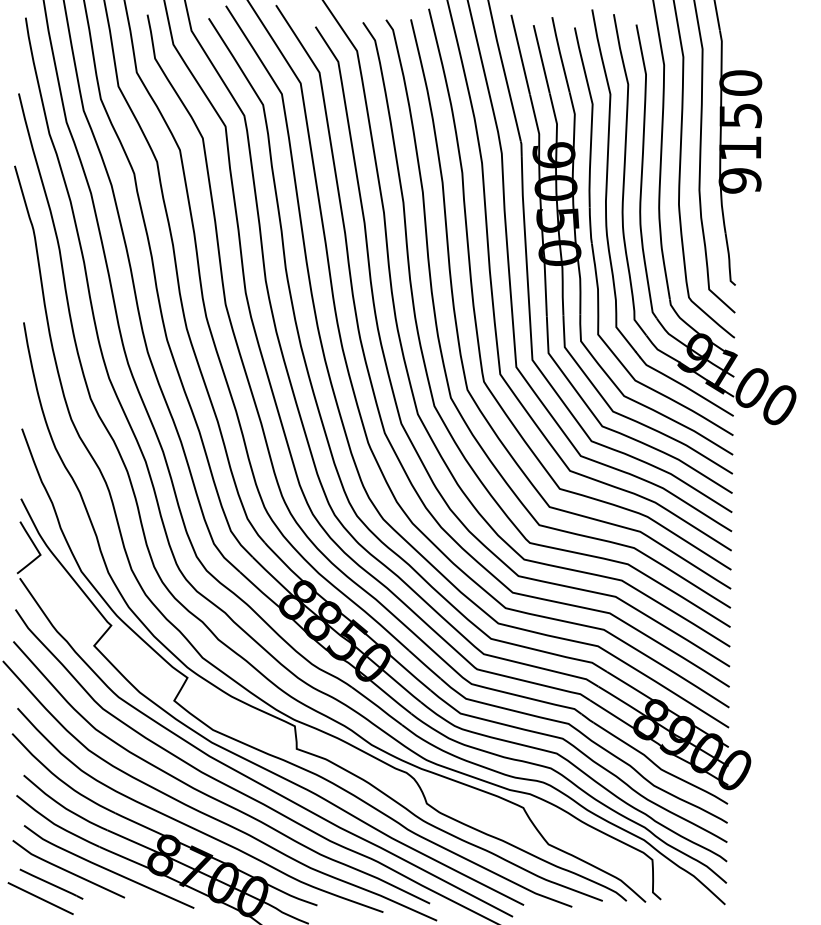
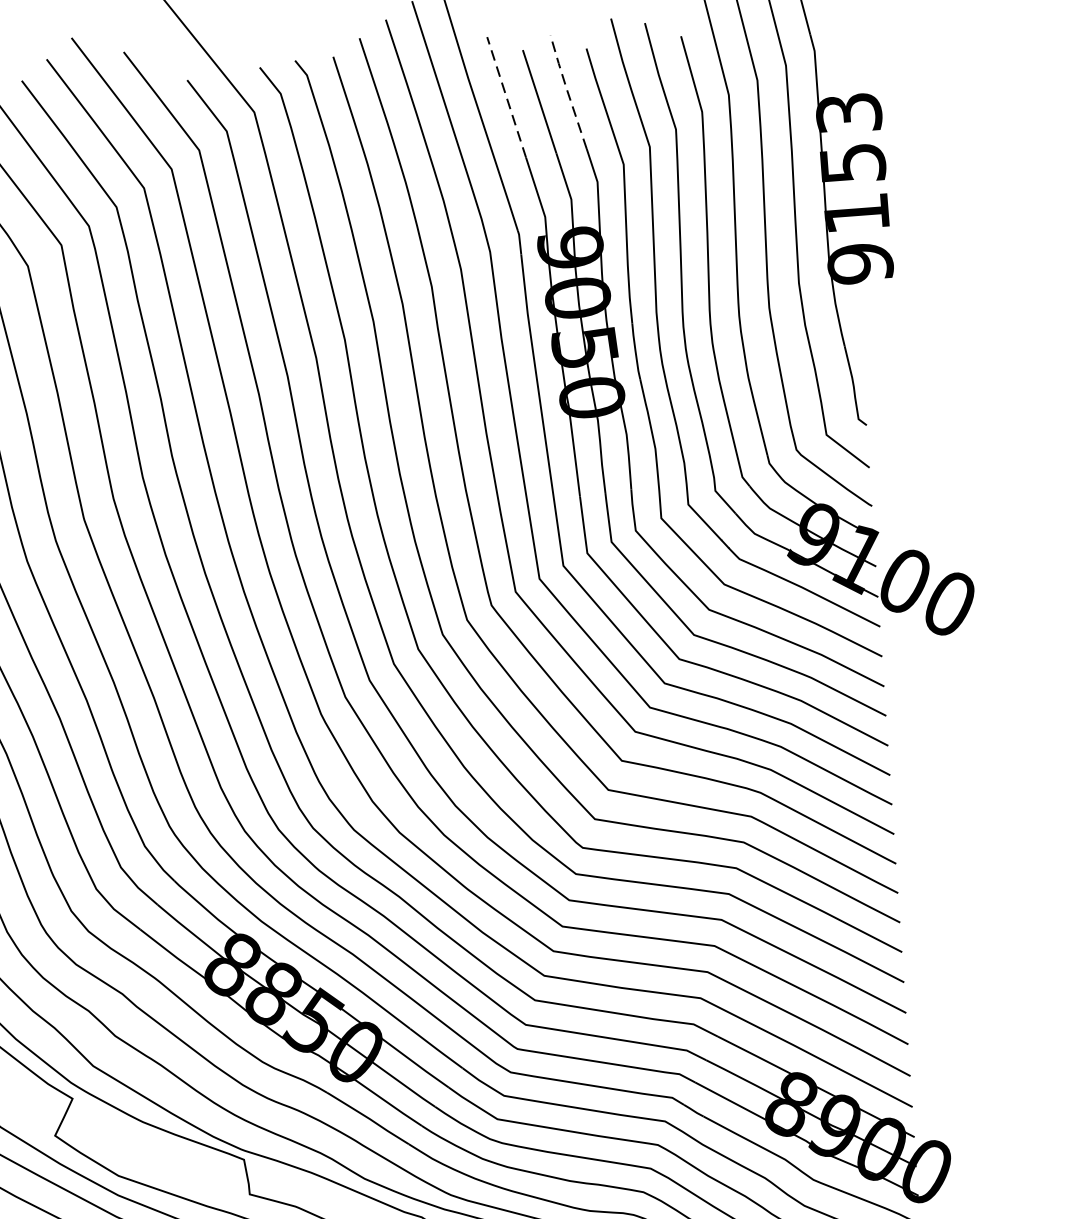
line: (520, 54) -> (506, 96), solid -> dashed
line: (560, 54) -> (567, 91), solid -> dashed
text: (740, 82) -> (848, 112), 9150 -> 9153

